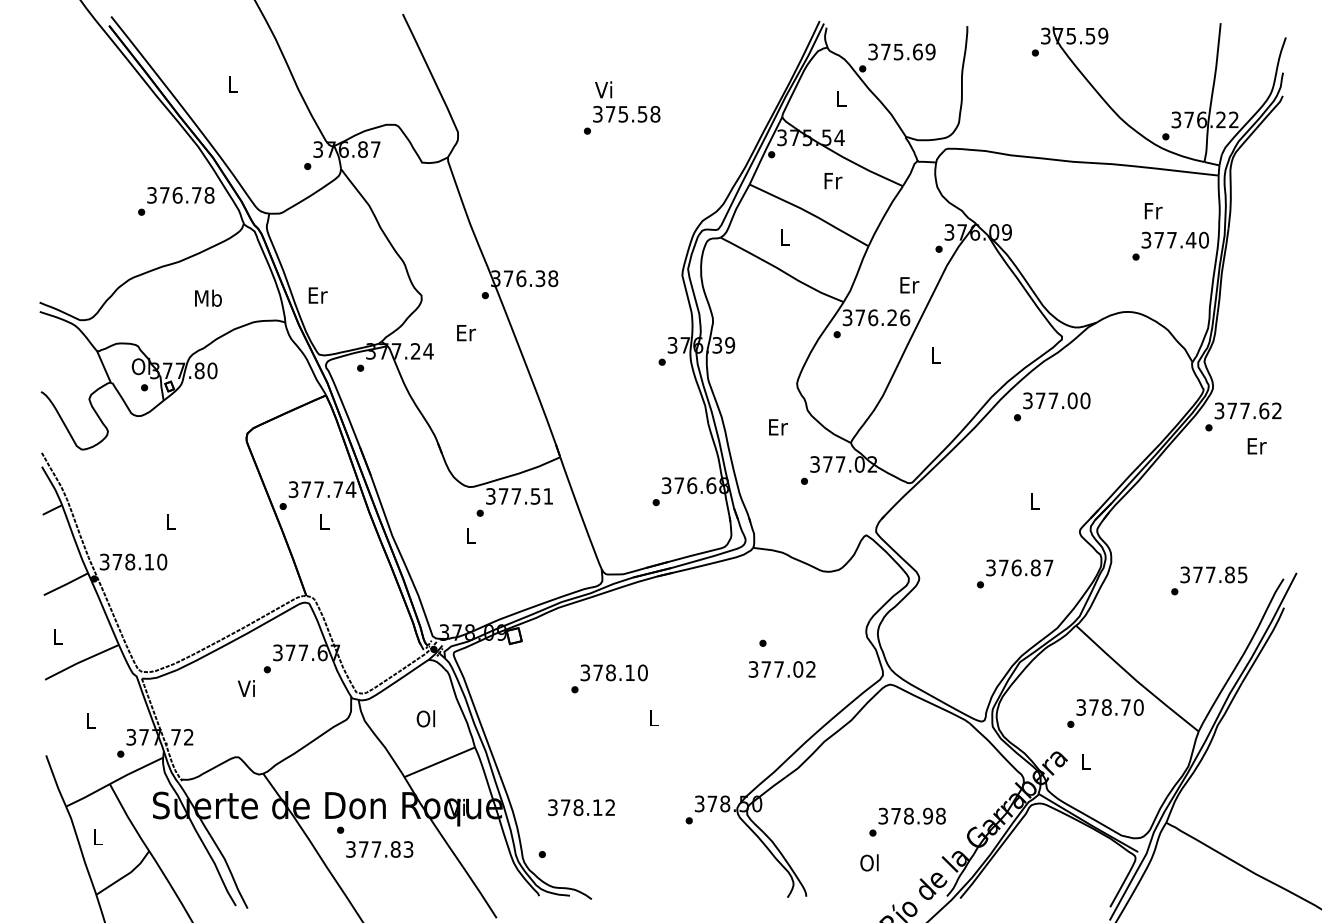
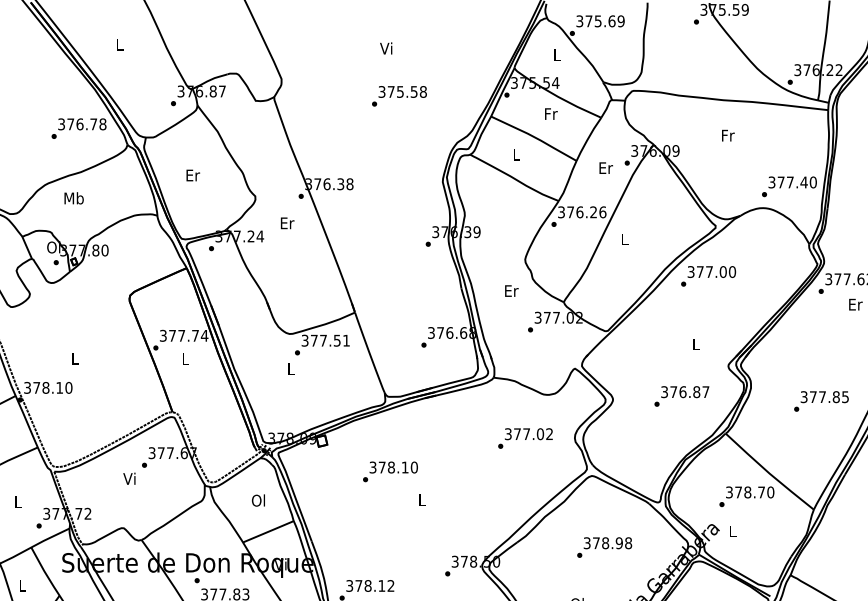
text: (622, 120) -> (399, 96), moved
text: (1153, 211) -> (728, 135), moved
text: (1170, 245) -> (789, 186), moved
text: (909, 285) -> (606, 168), moved
text: (317, 295) -> (192, 175), moved
text: (208, 297) -> (74, 197), moved
text: (781, 669) -> (528, 434), moved
text: (581, 807) -> (370, 585), moved
text: (907, 821) -> (604, 547), moved

